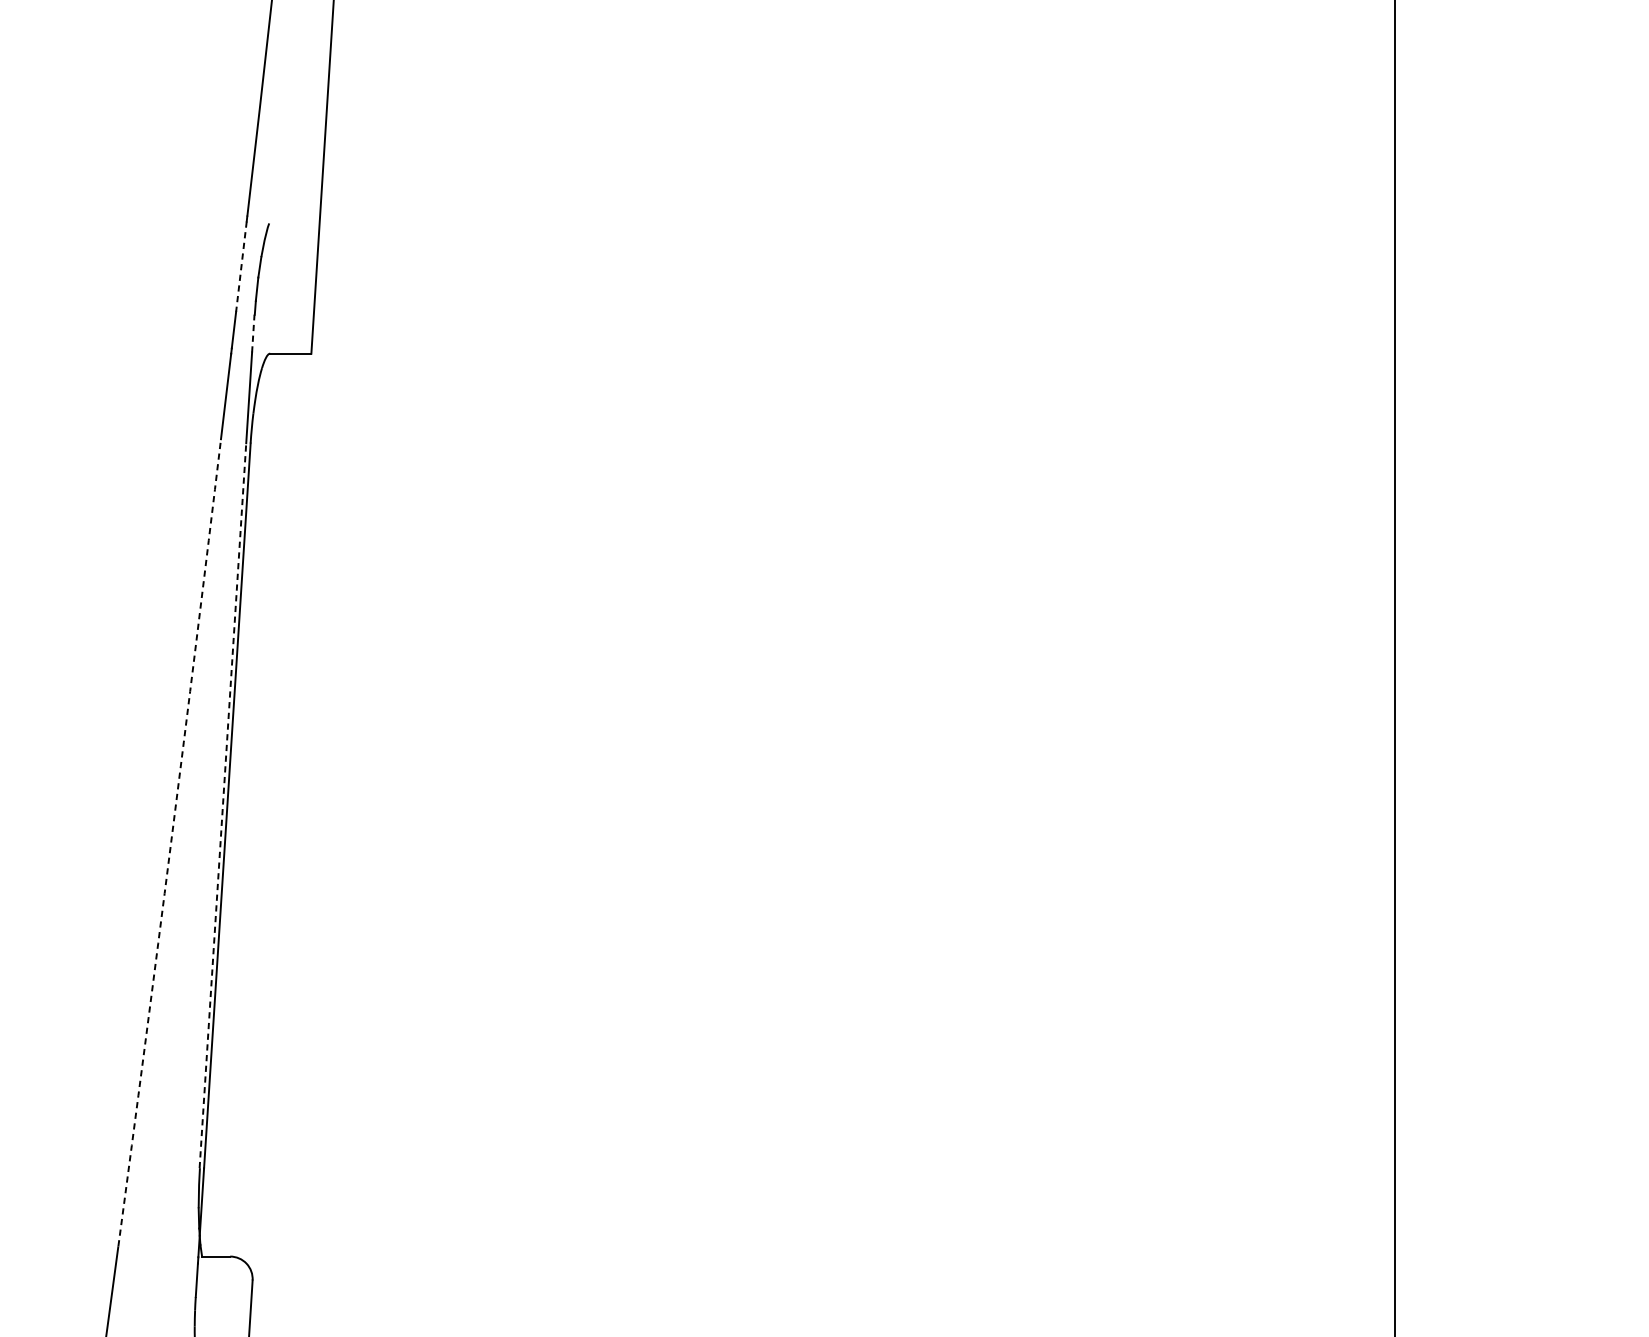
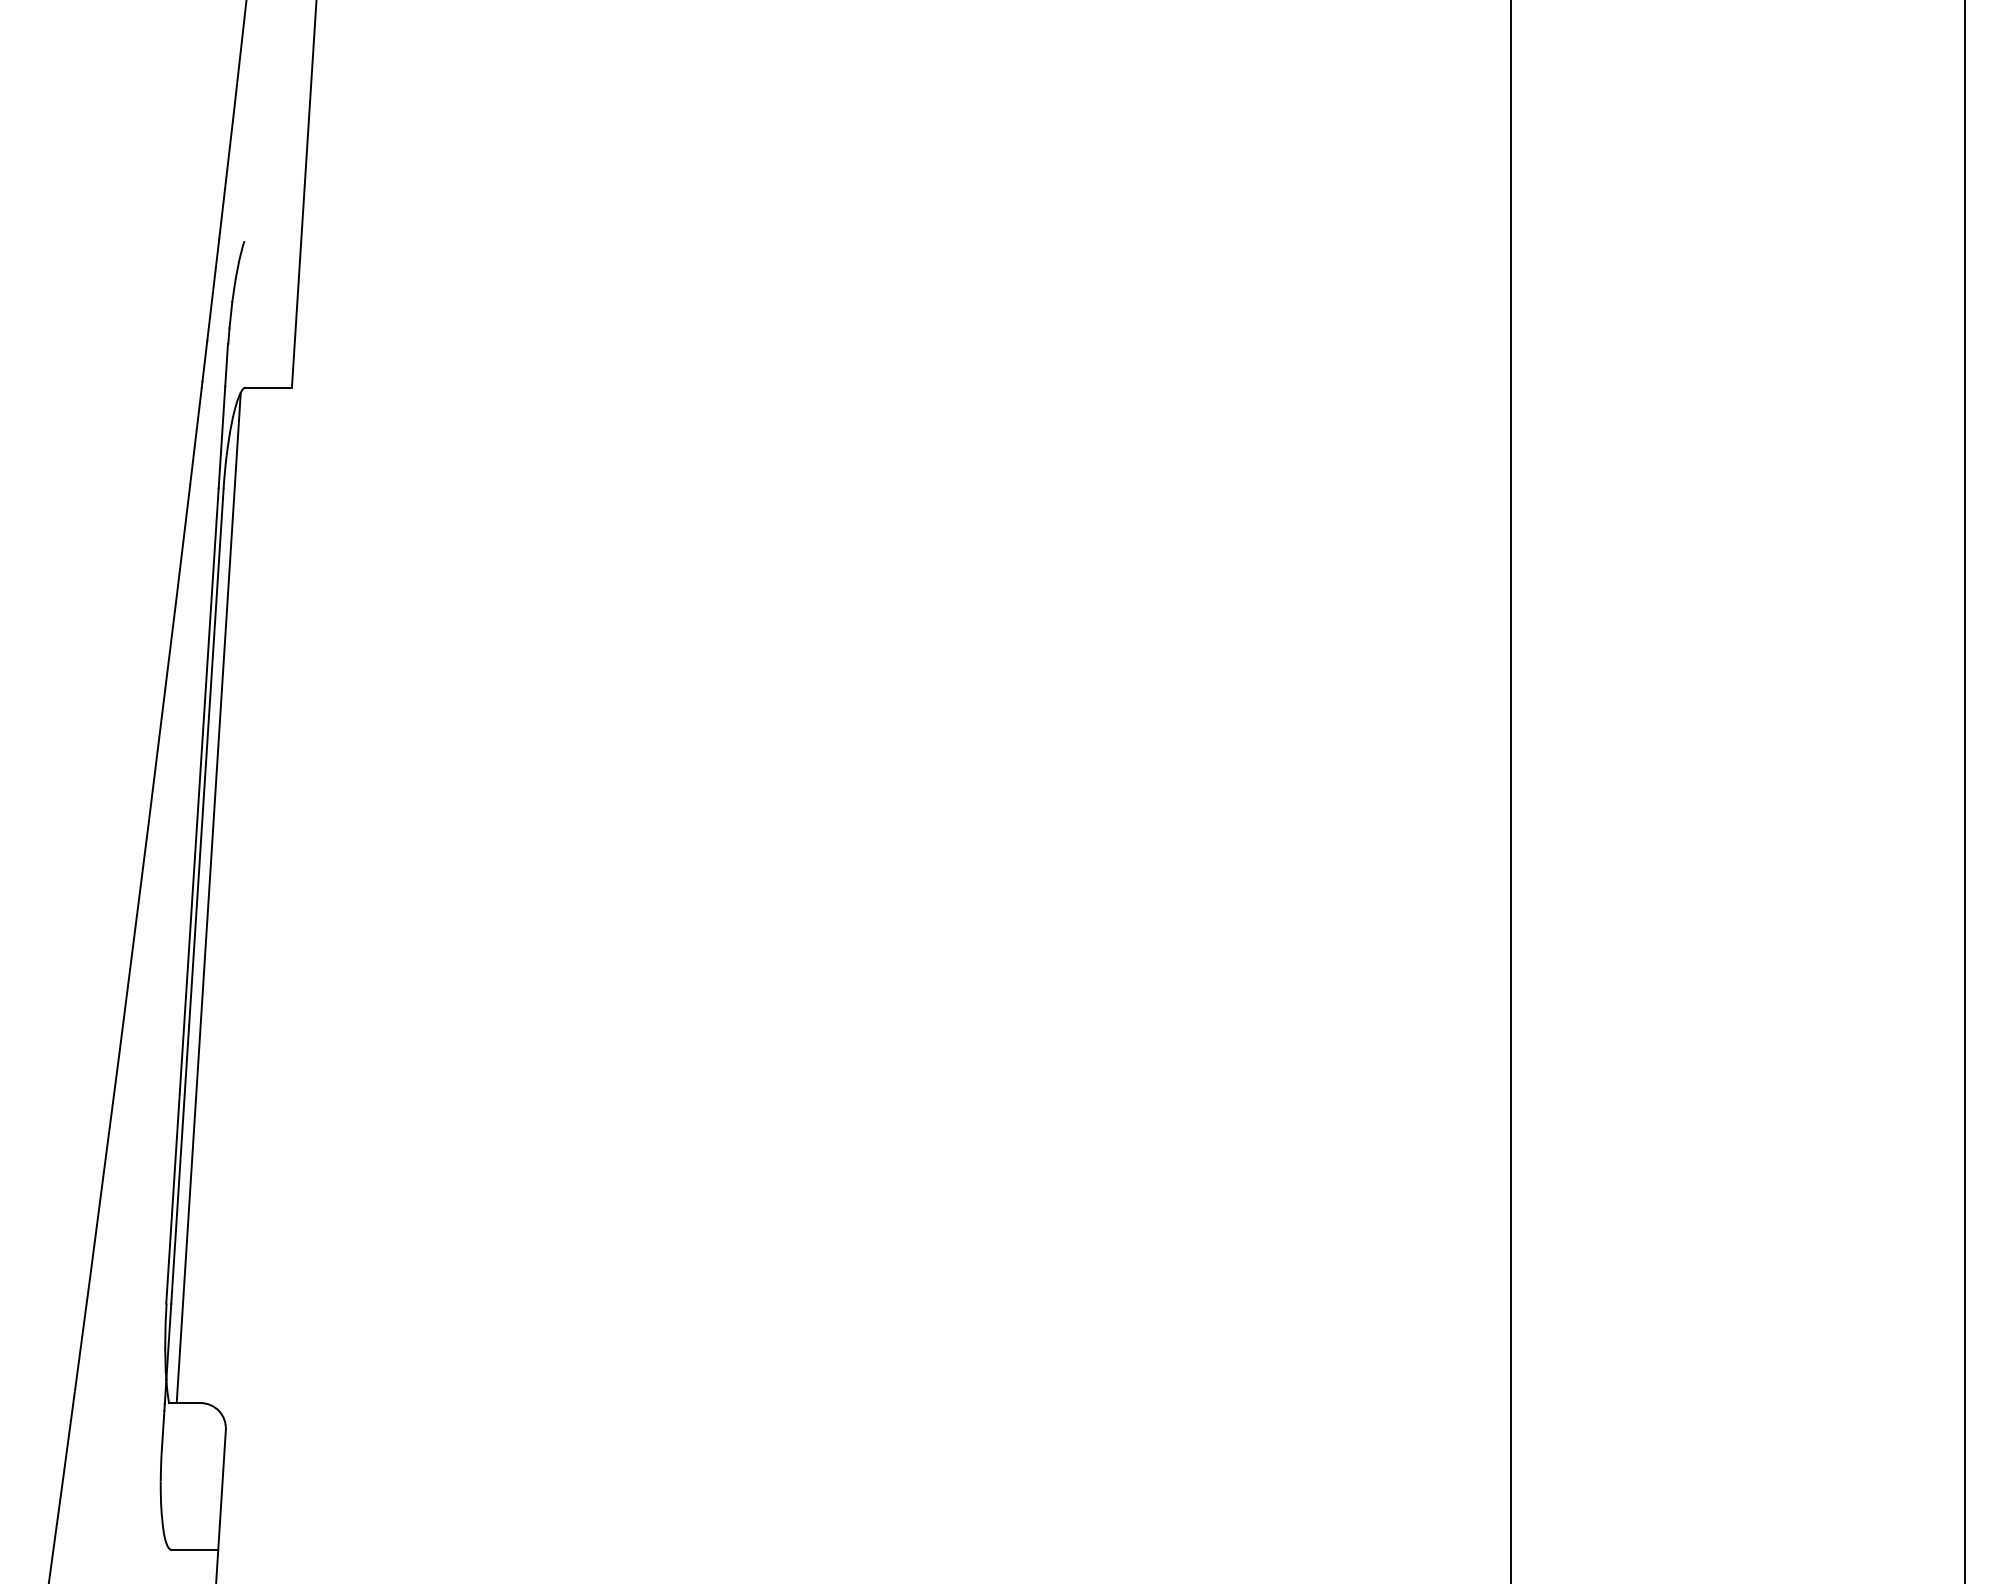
line: (241, 267) -> (213, 290), dashed -> solid
line: (253, 333) -> (226, 364), dashed -> solid
line: (222, 805) -> (192, 895), dashed -> solid
line: (237, 807) -> (208, 897), added
arc: (171, 842) -> (134, 937), dashed -> solid

